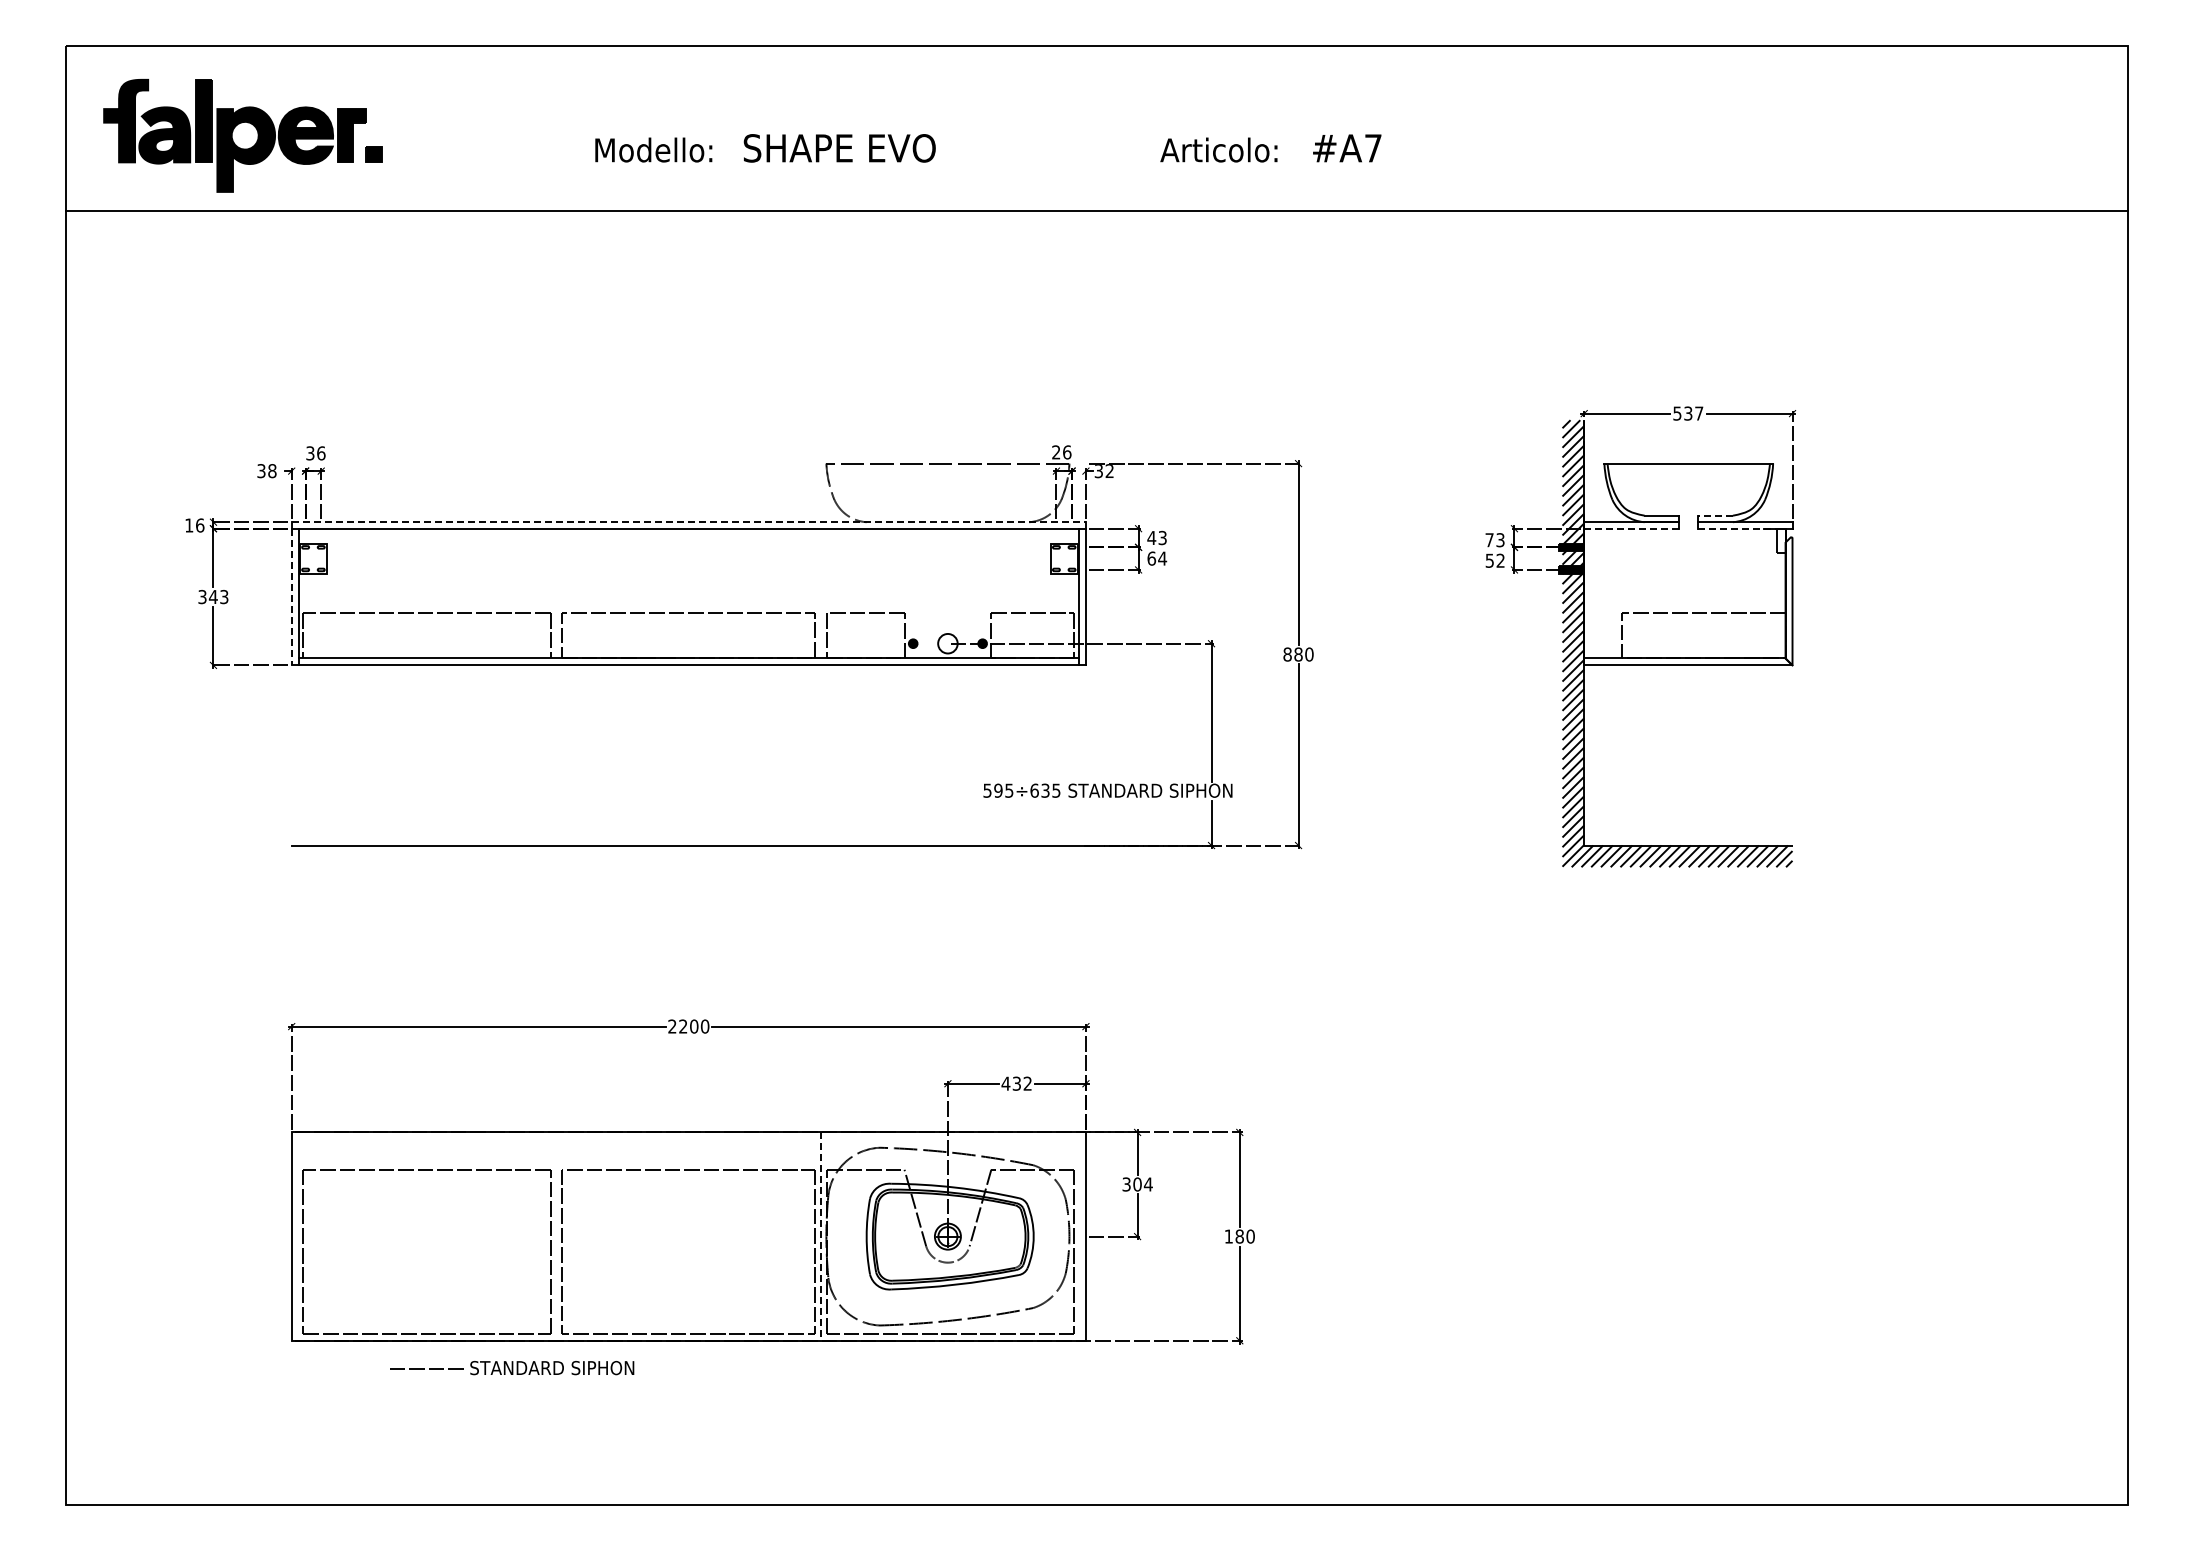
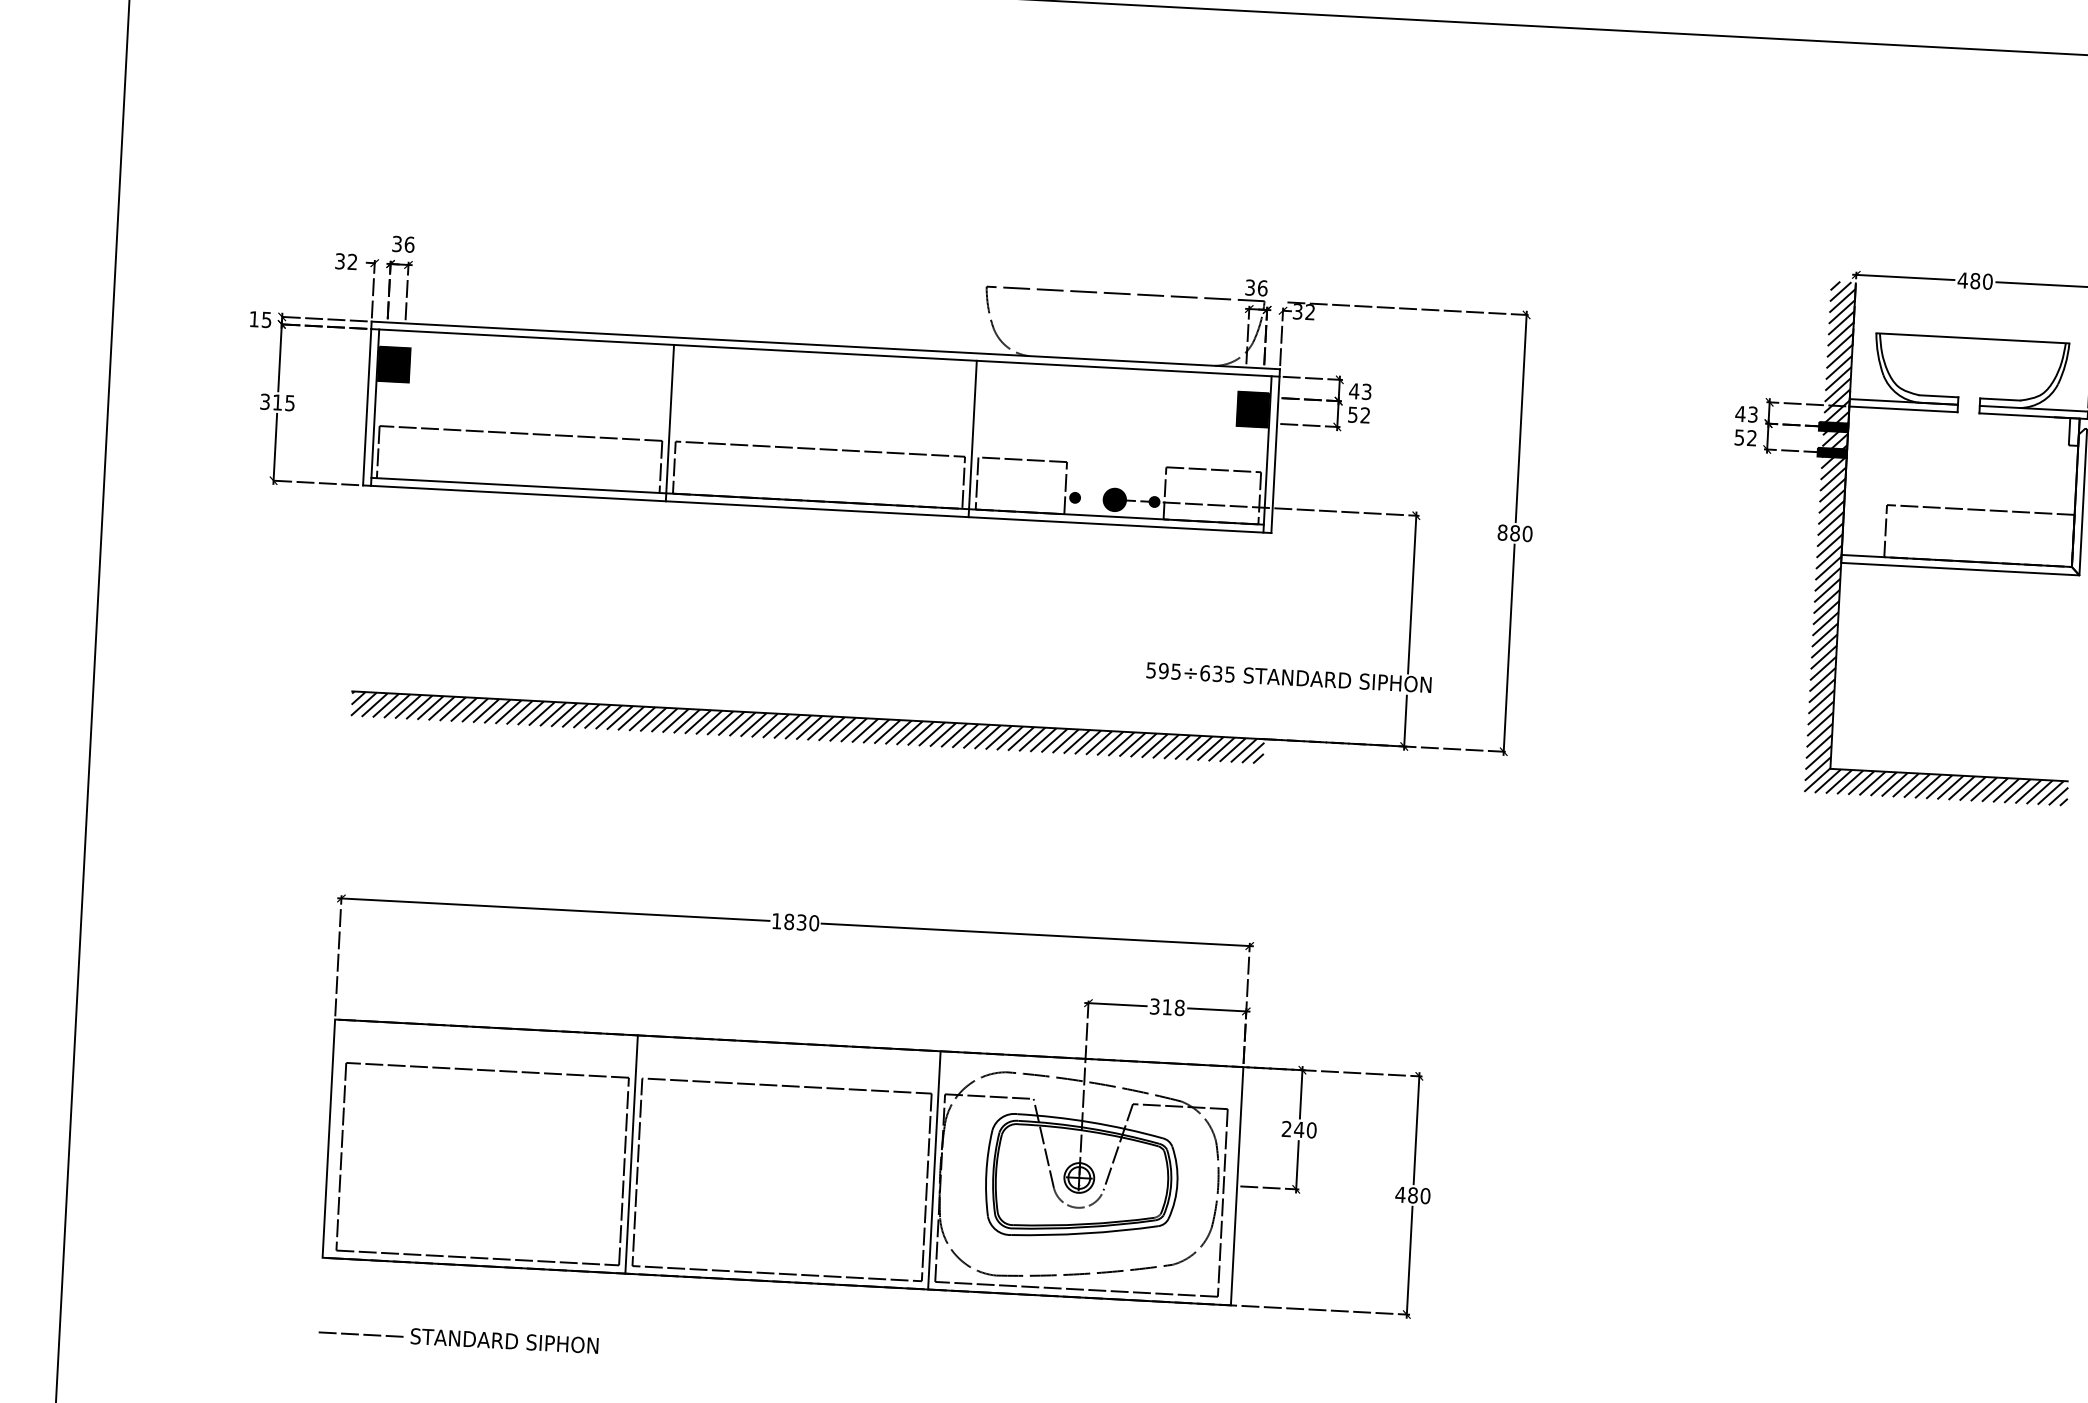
text: (1687, 413) -> (1974, 280), 537 -> 480
text: (1056, 452) -> (1250, 287), 26 -> 36
text: (272, 471) -> (352, 262), 38 -> 32
line: (1715, 515) -> (2000, 399), dashed -> solid
line: (689, 522) -> (826, 345), dashed -> solid
text: (200, 525) -> (267, 319), 16 -> 15
line: (1631, 528) -> (1903, 409), dashed -> solid
line: (1737, 528) -> (2024, 415), dashed -> solid
text: (1489, 540) -> (1740, 414), 73 -> 43
hatch: (312, 558) -> (393, 364), added
hatch: (1063, 558) -> (1252, 409), added
text: (1157, 558) -> (1359, 415), 64 -> 52
text: (218, 596) -> (283, 402), 343 -> 315
line: (556, 596) -> (670, 422), added
line: (821, 596) -> (973, 438), added
line: (291, 597) -> (366, 407), dashed -> solid
fill: (947, 643) -> (1114, 499), added
hatch: (690, 856) -> (807, 727), added
text: (683, 1026) -> (789, 921), 2200 -> 1830
text: (1016, 1083) -> (1166, 1006), 432 -> 318
text: (1137, 1184) -> (1299, 1129), 304 -> 240
line: (556, 1236) -> (631, 1154), added
text: (1228, 1236) -> (1400, 1194), 180 -> 480
line: (821, 1237) -> (934, 1171), dashed -> solid
part: (512, 1368) -> (459, 1339), moved

